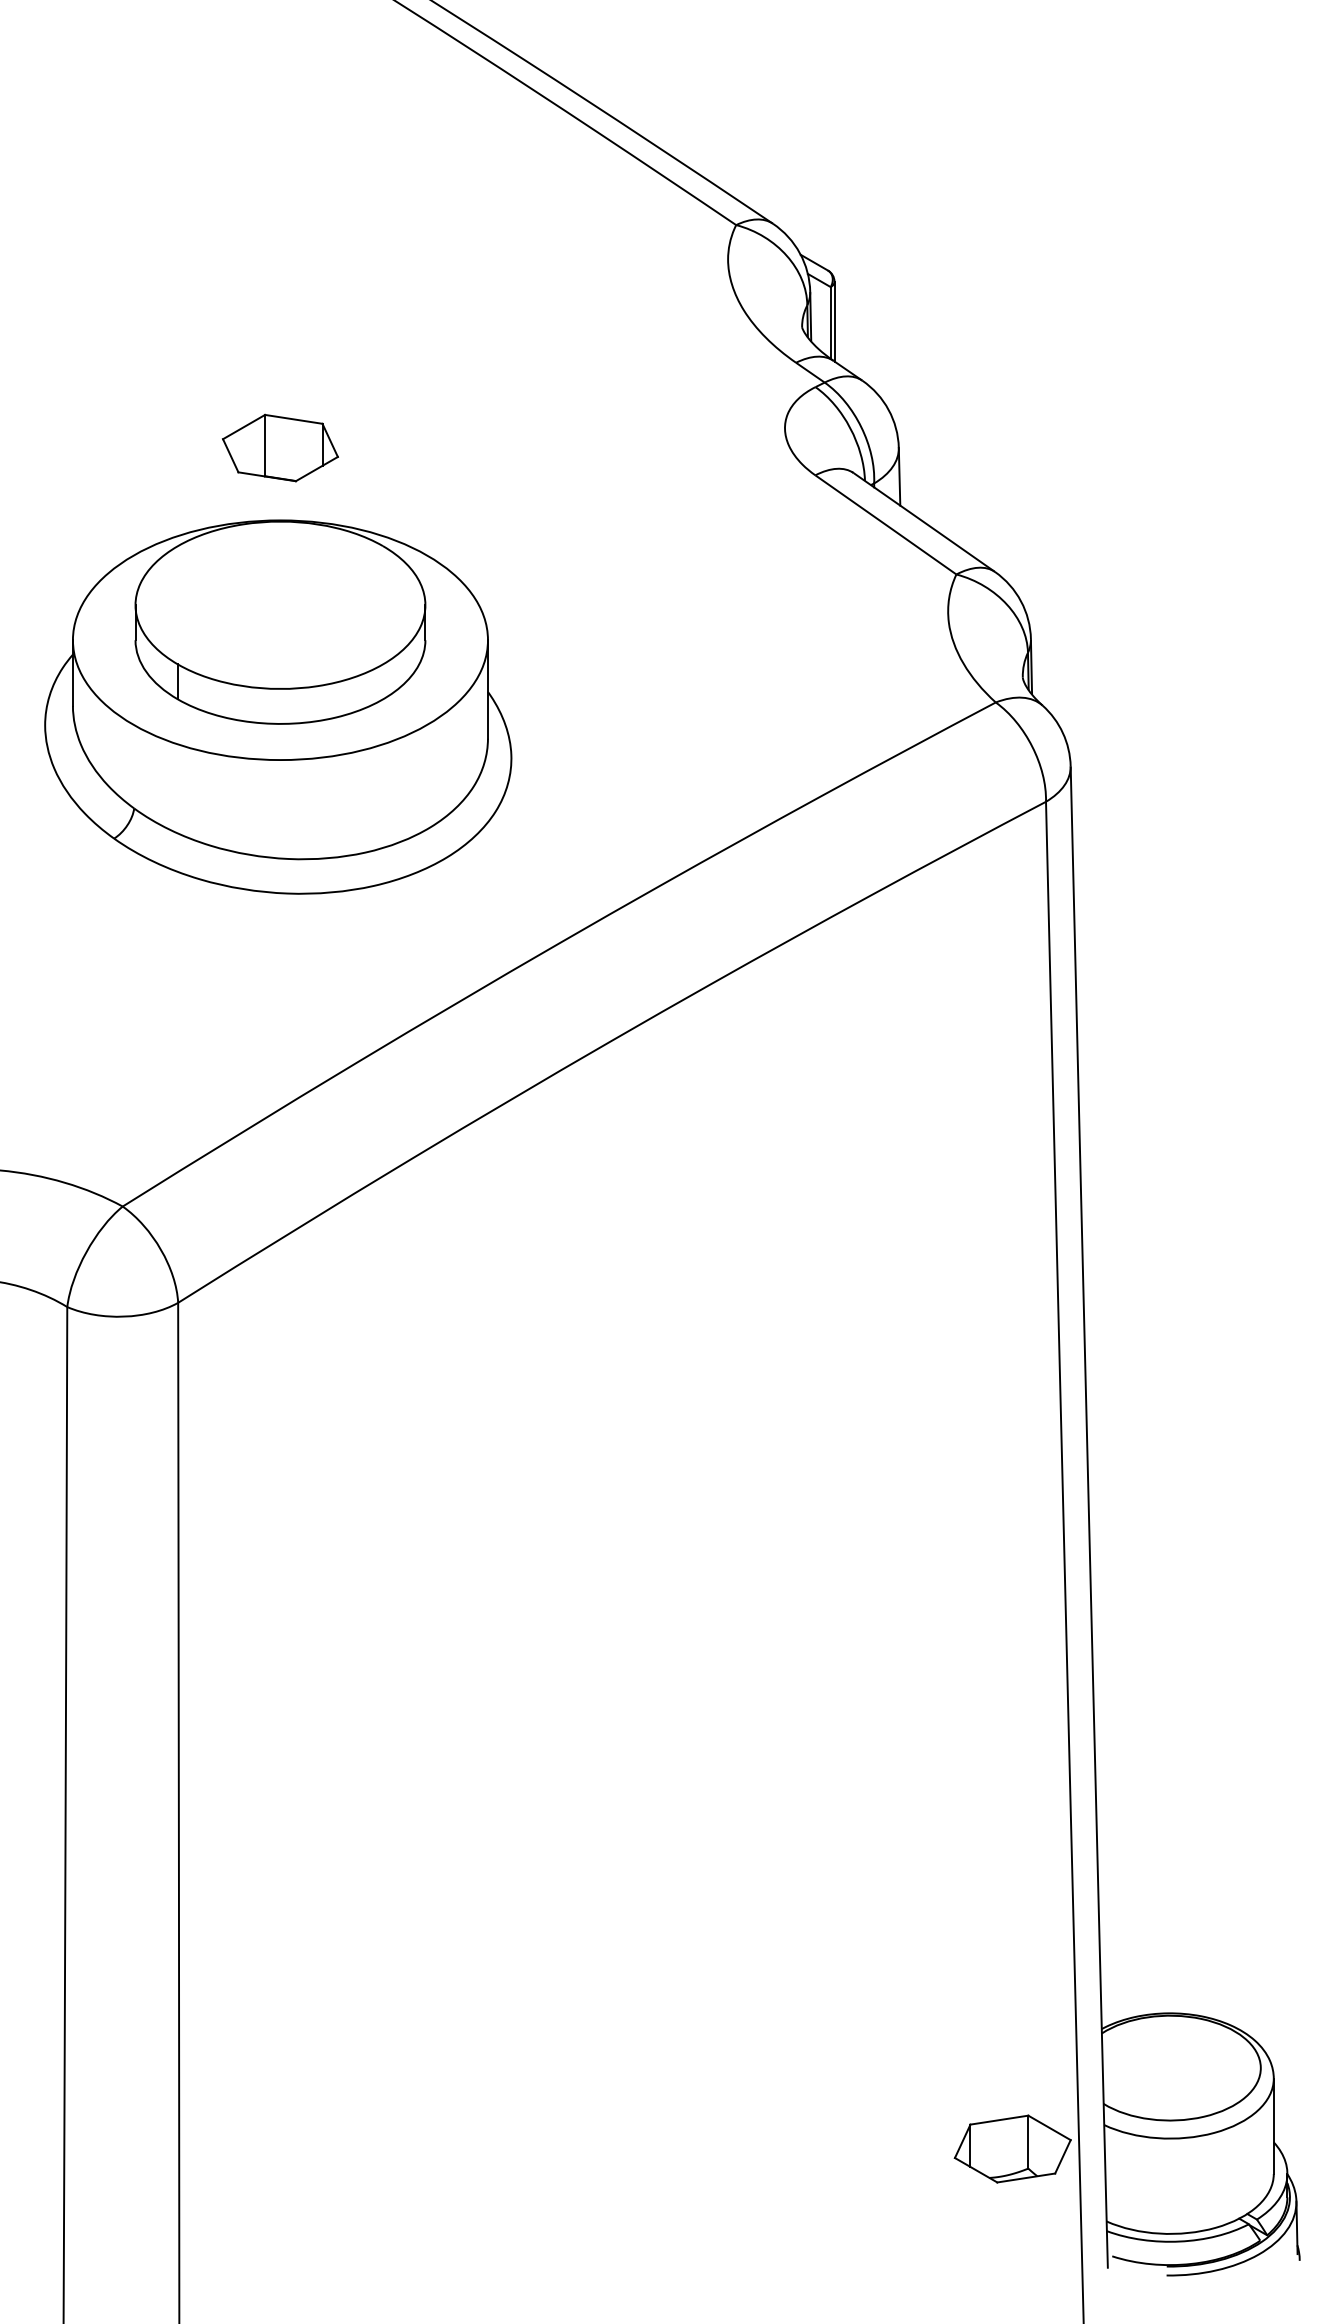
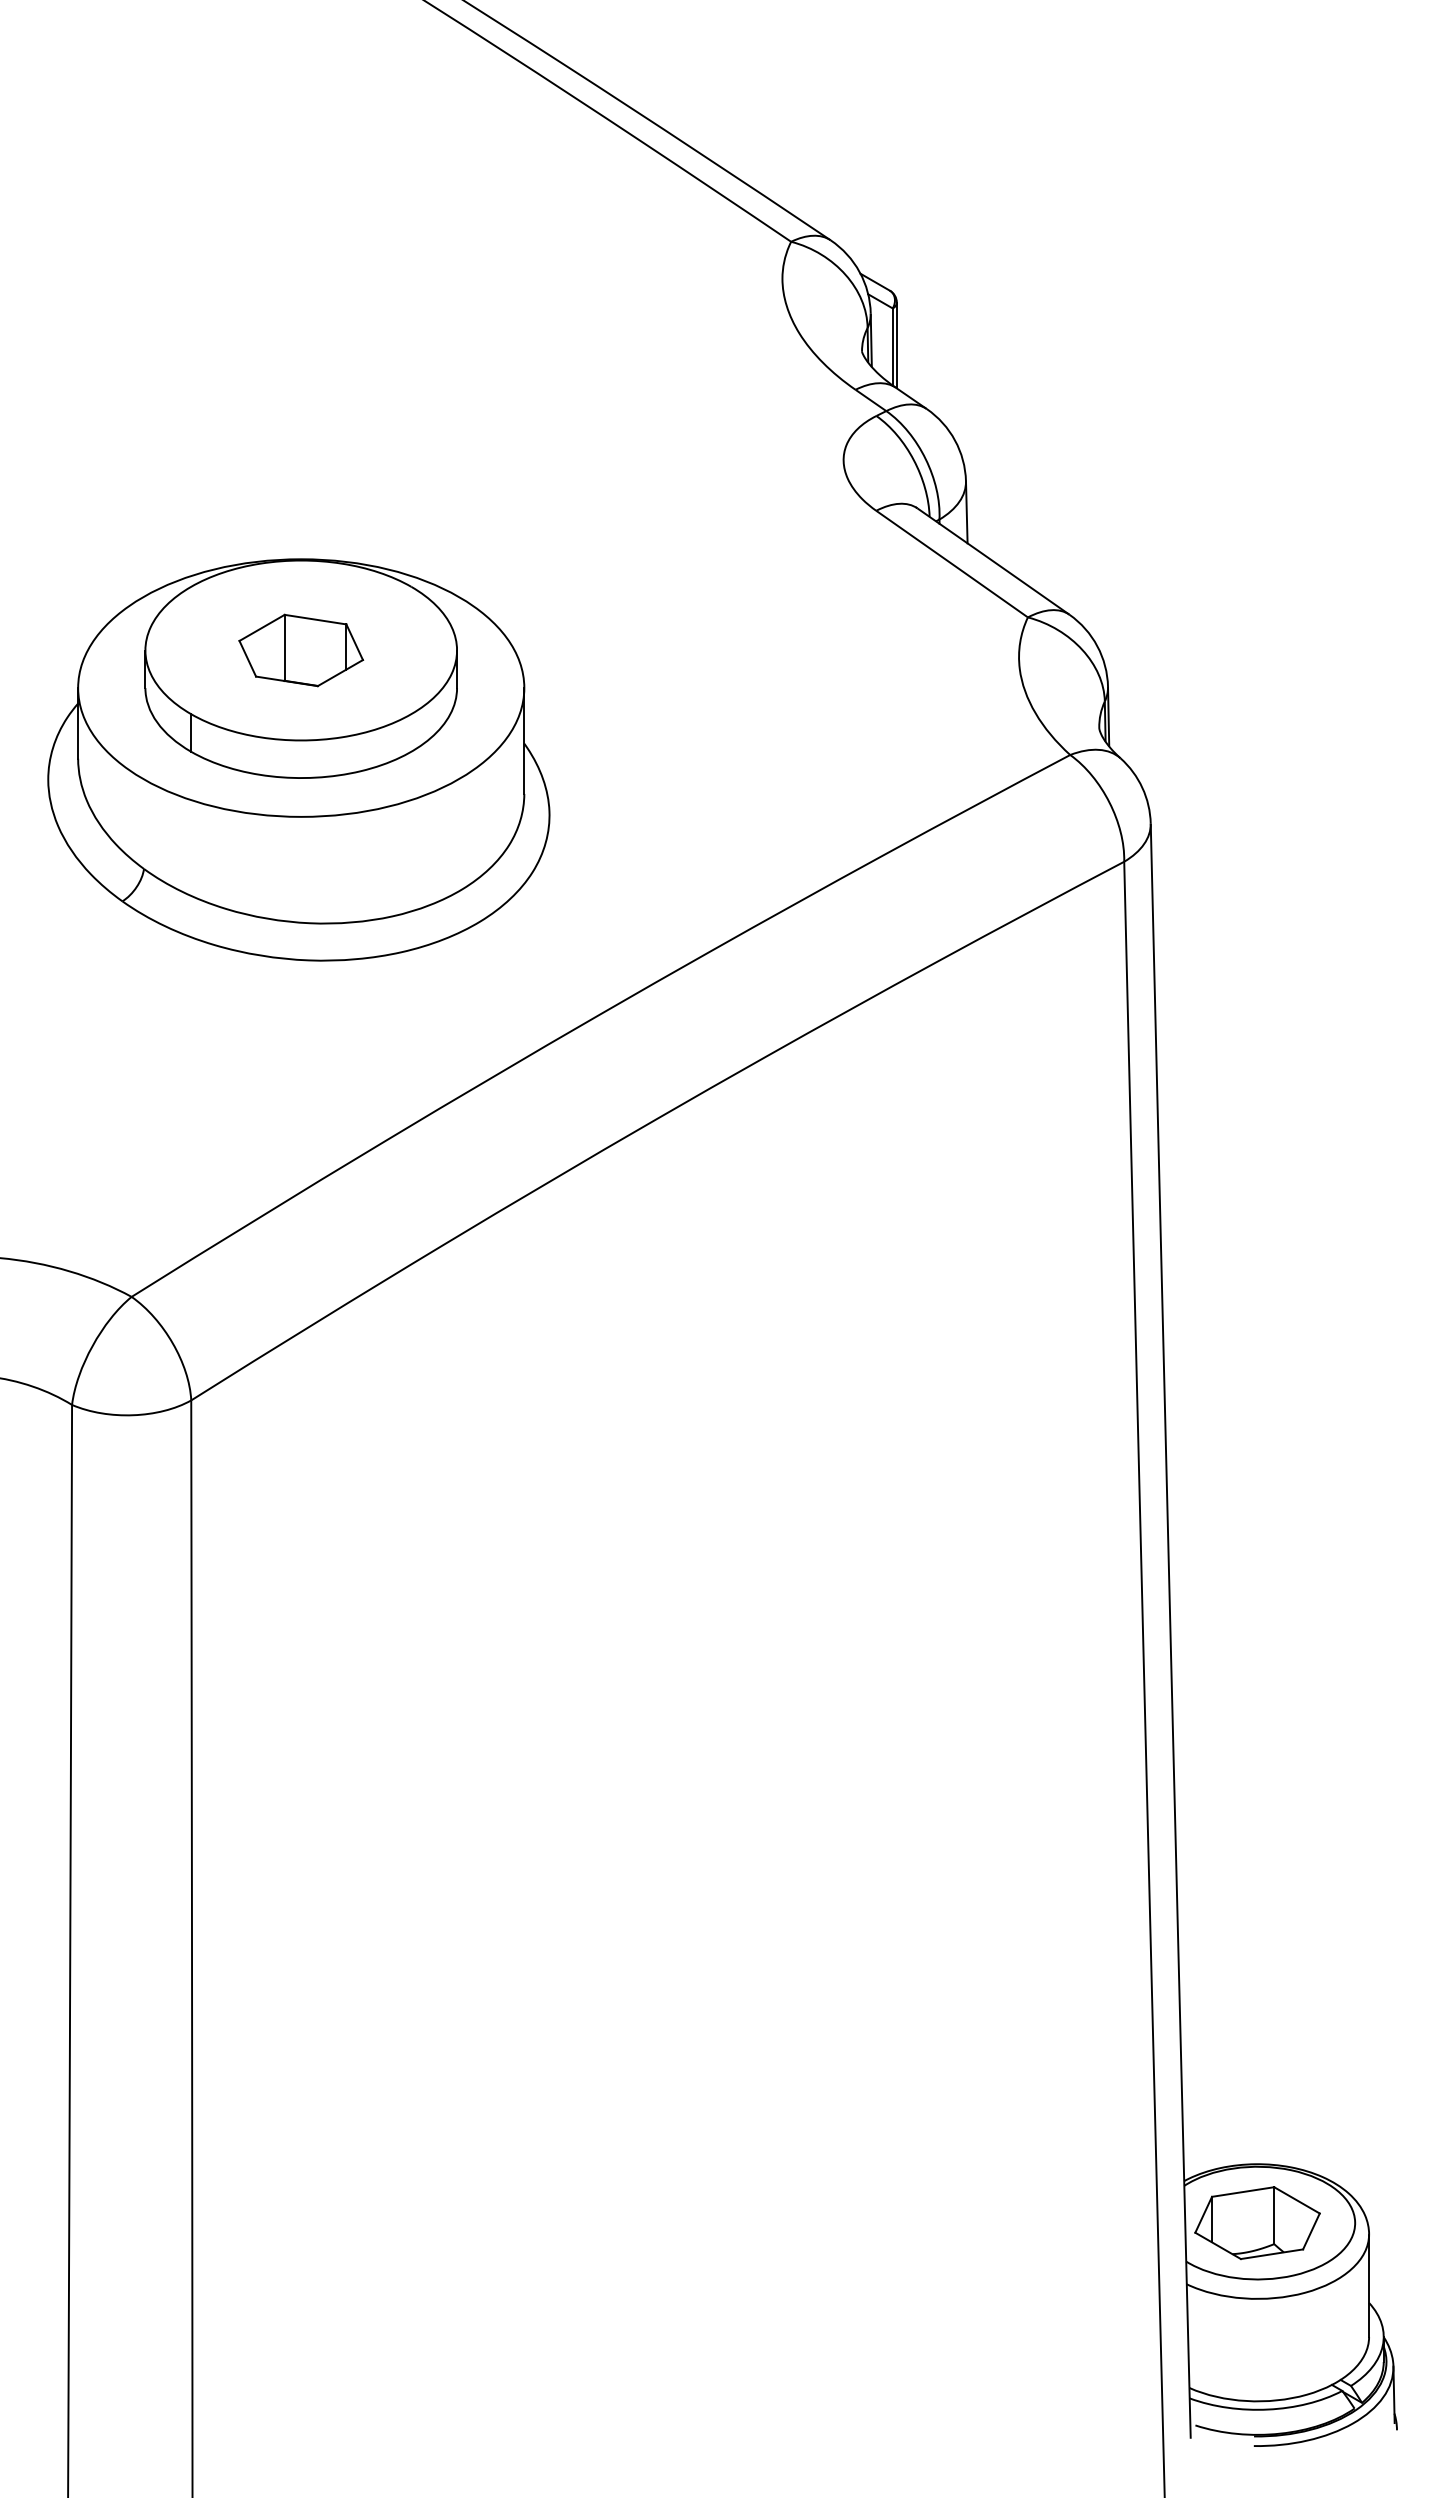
part: (280, 448) -> (301, 650), moved
part: (1012, 2148) -> (1257, 2222), moved

